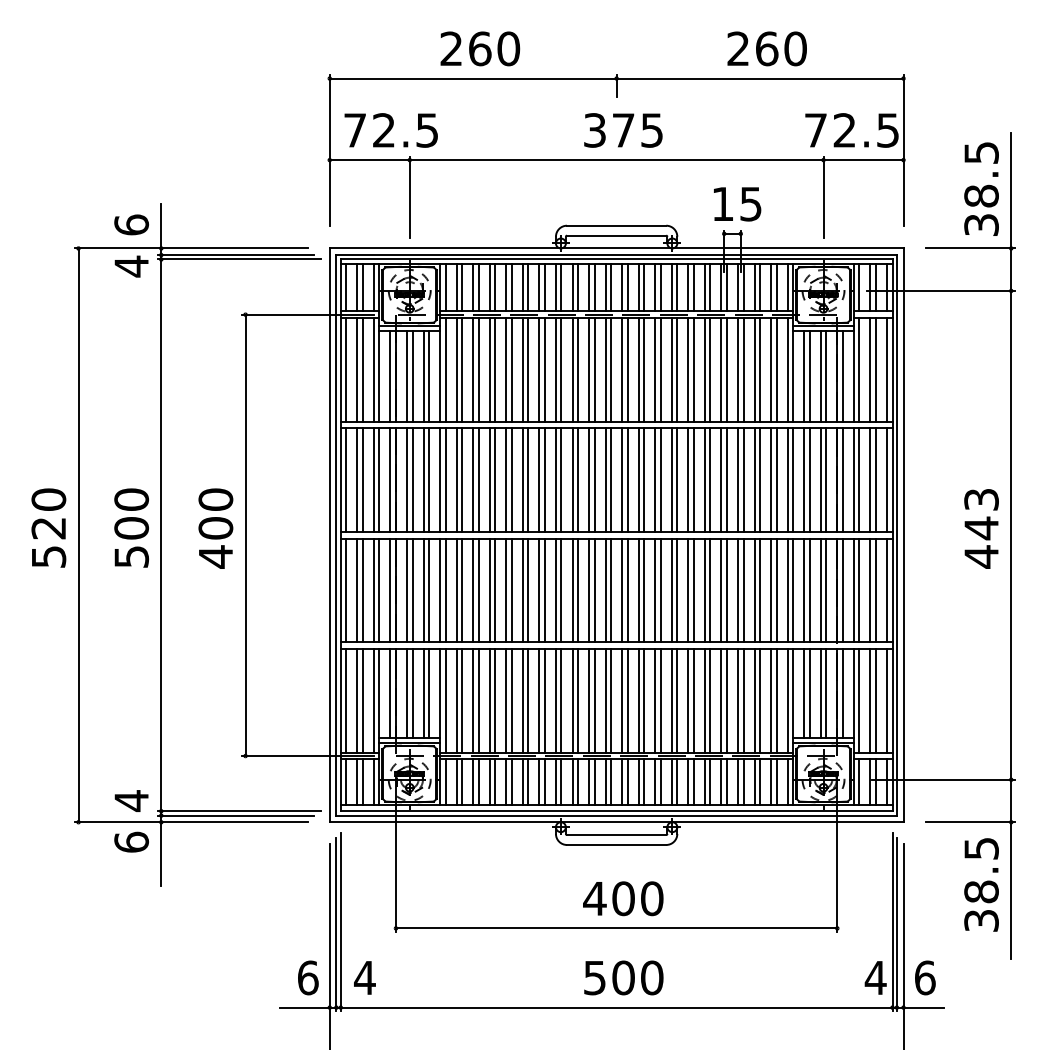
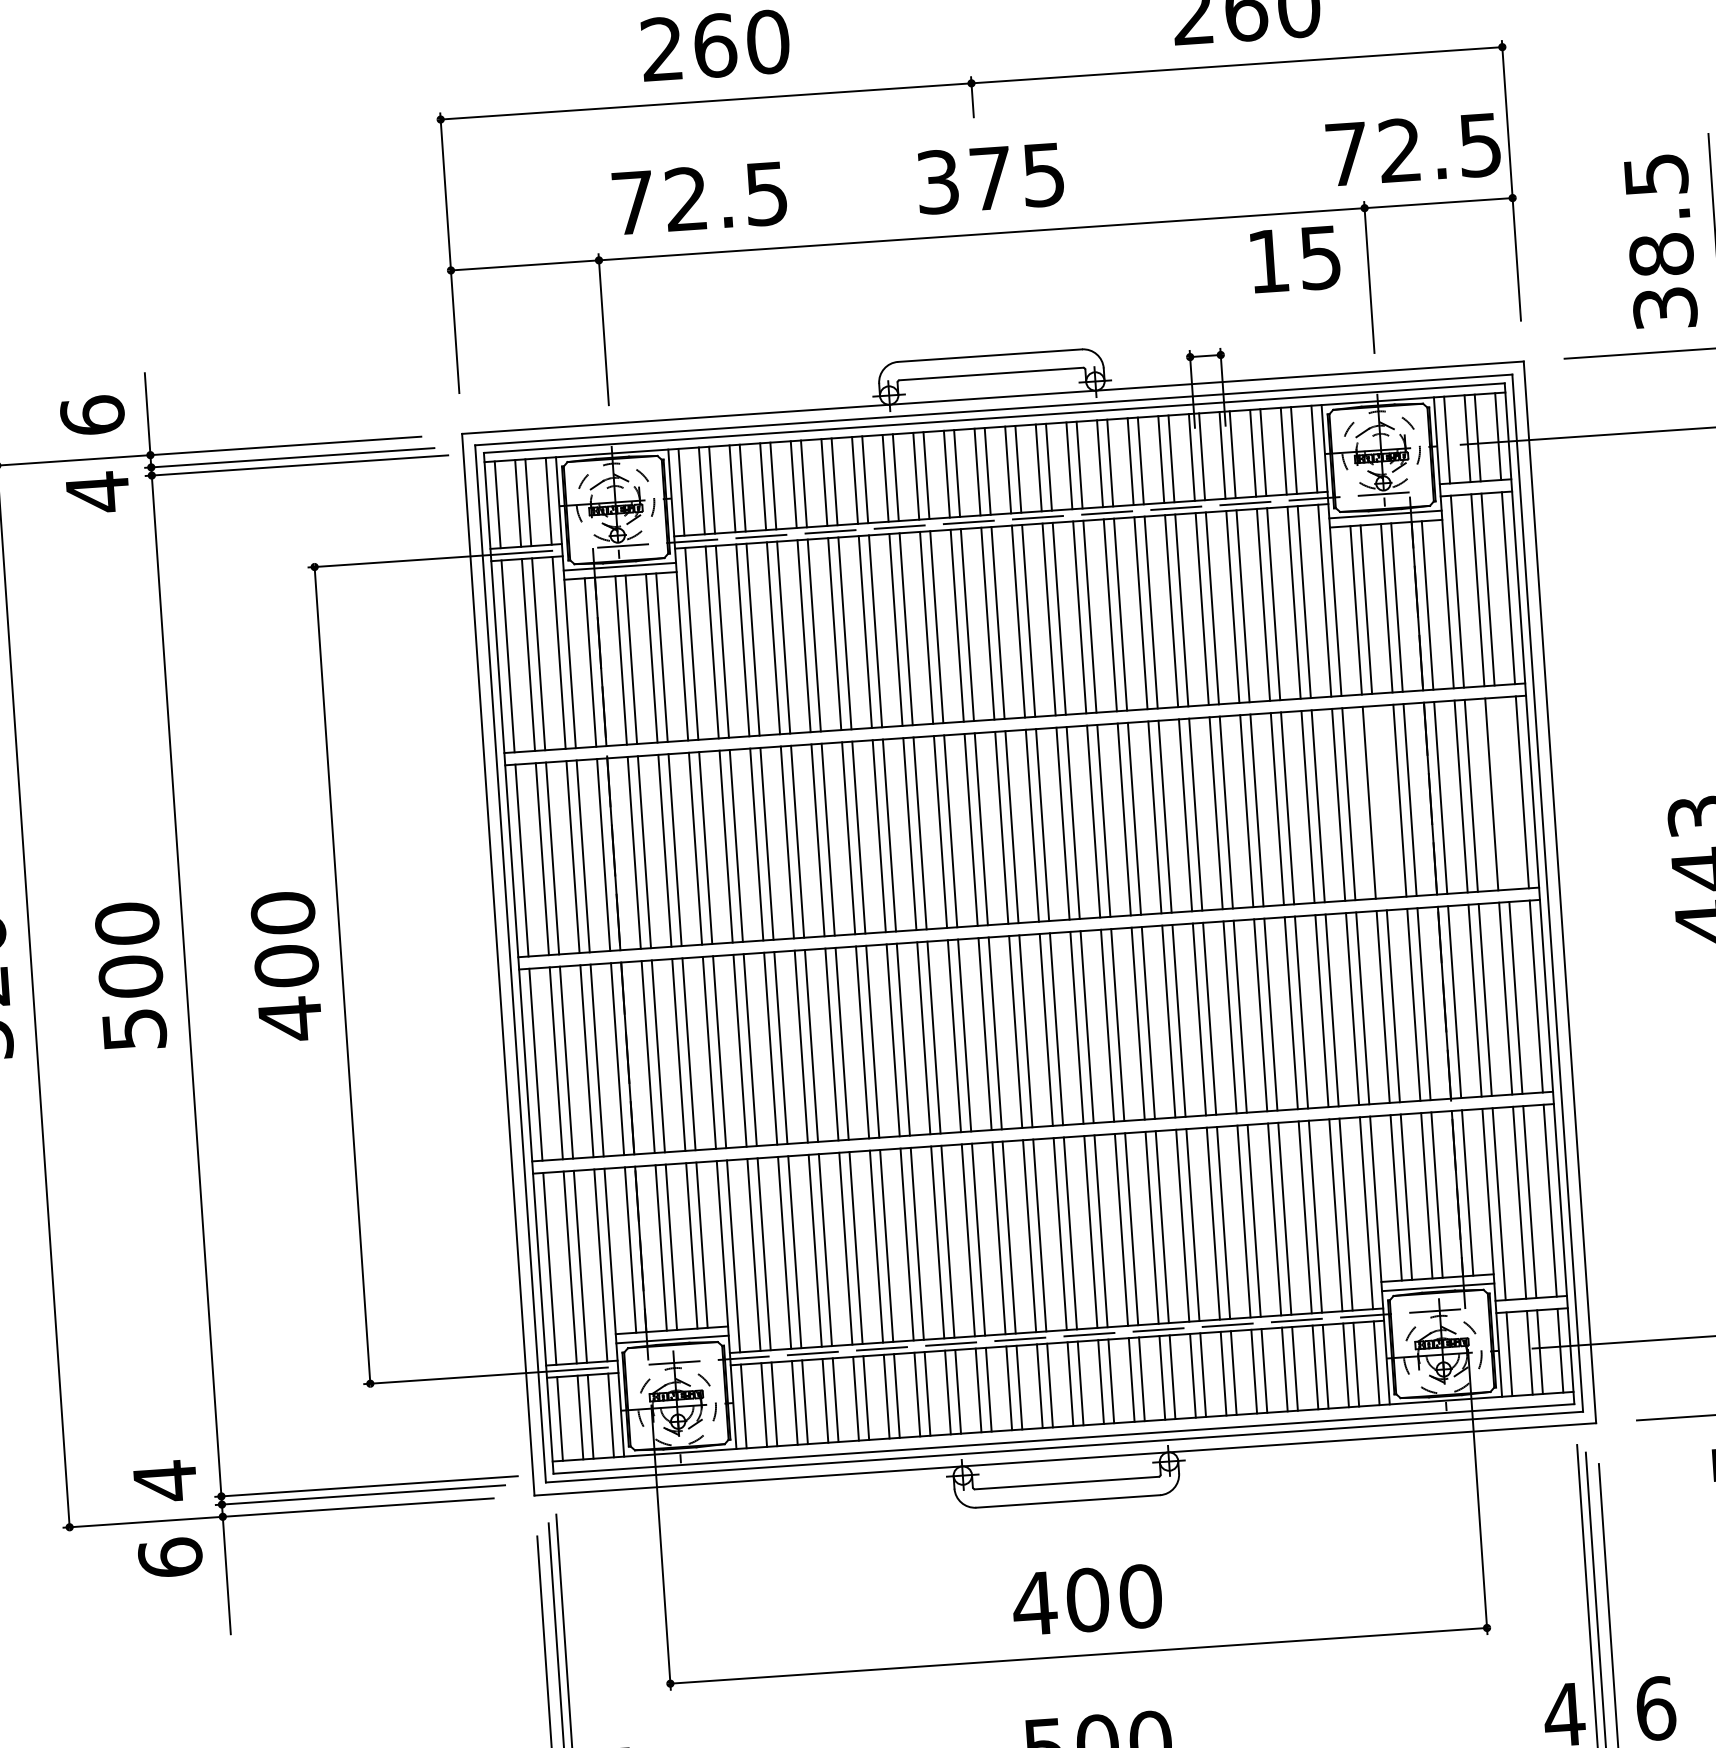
text: (390, 130) -> (698, 198), moved
text: (737, 204) -> (1295, 260), moved
line: (809, 480) -> (1379, 802), removed
line: (875, 480) -> (1501, 794), removed

